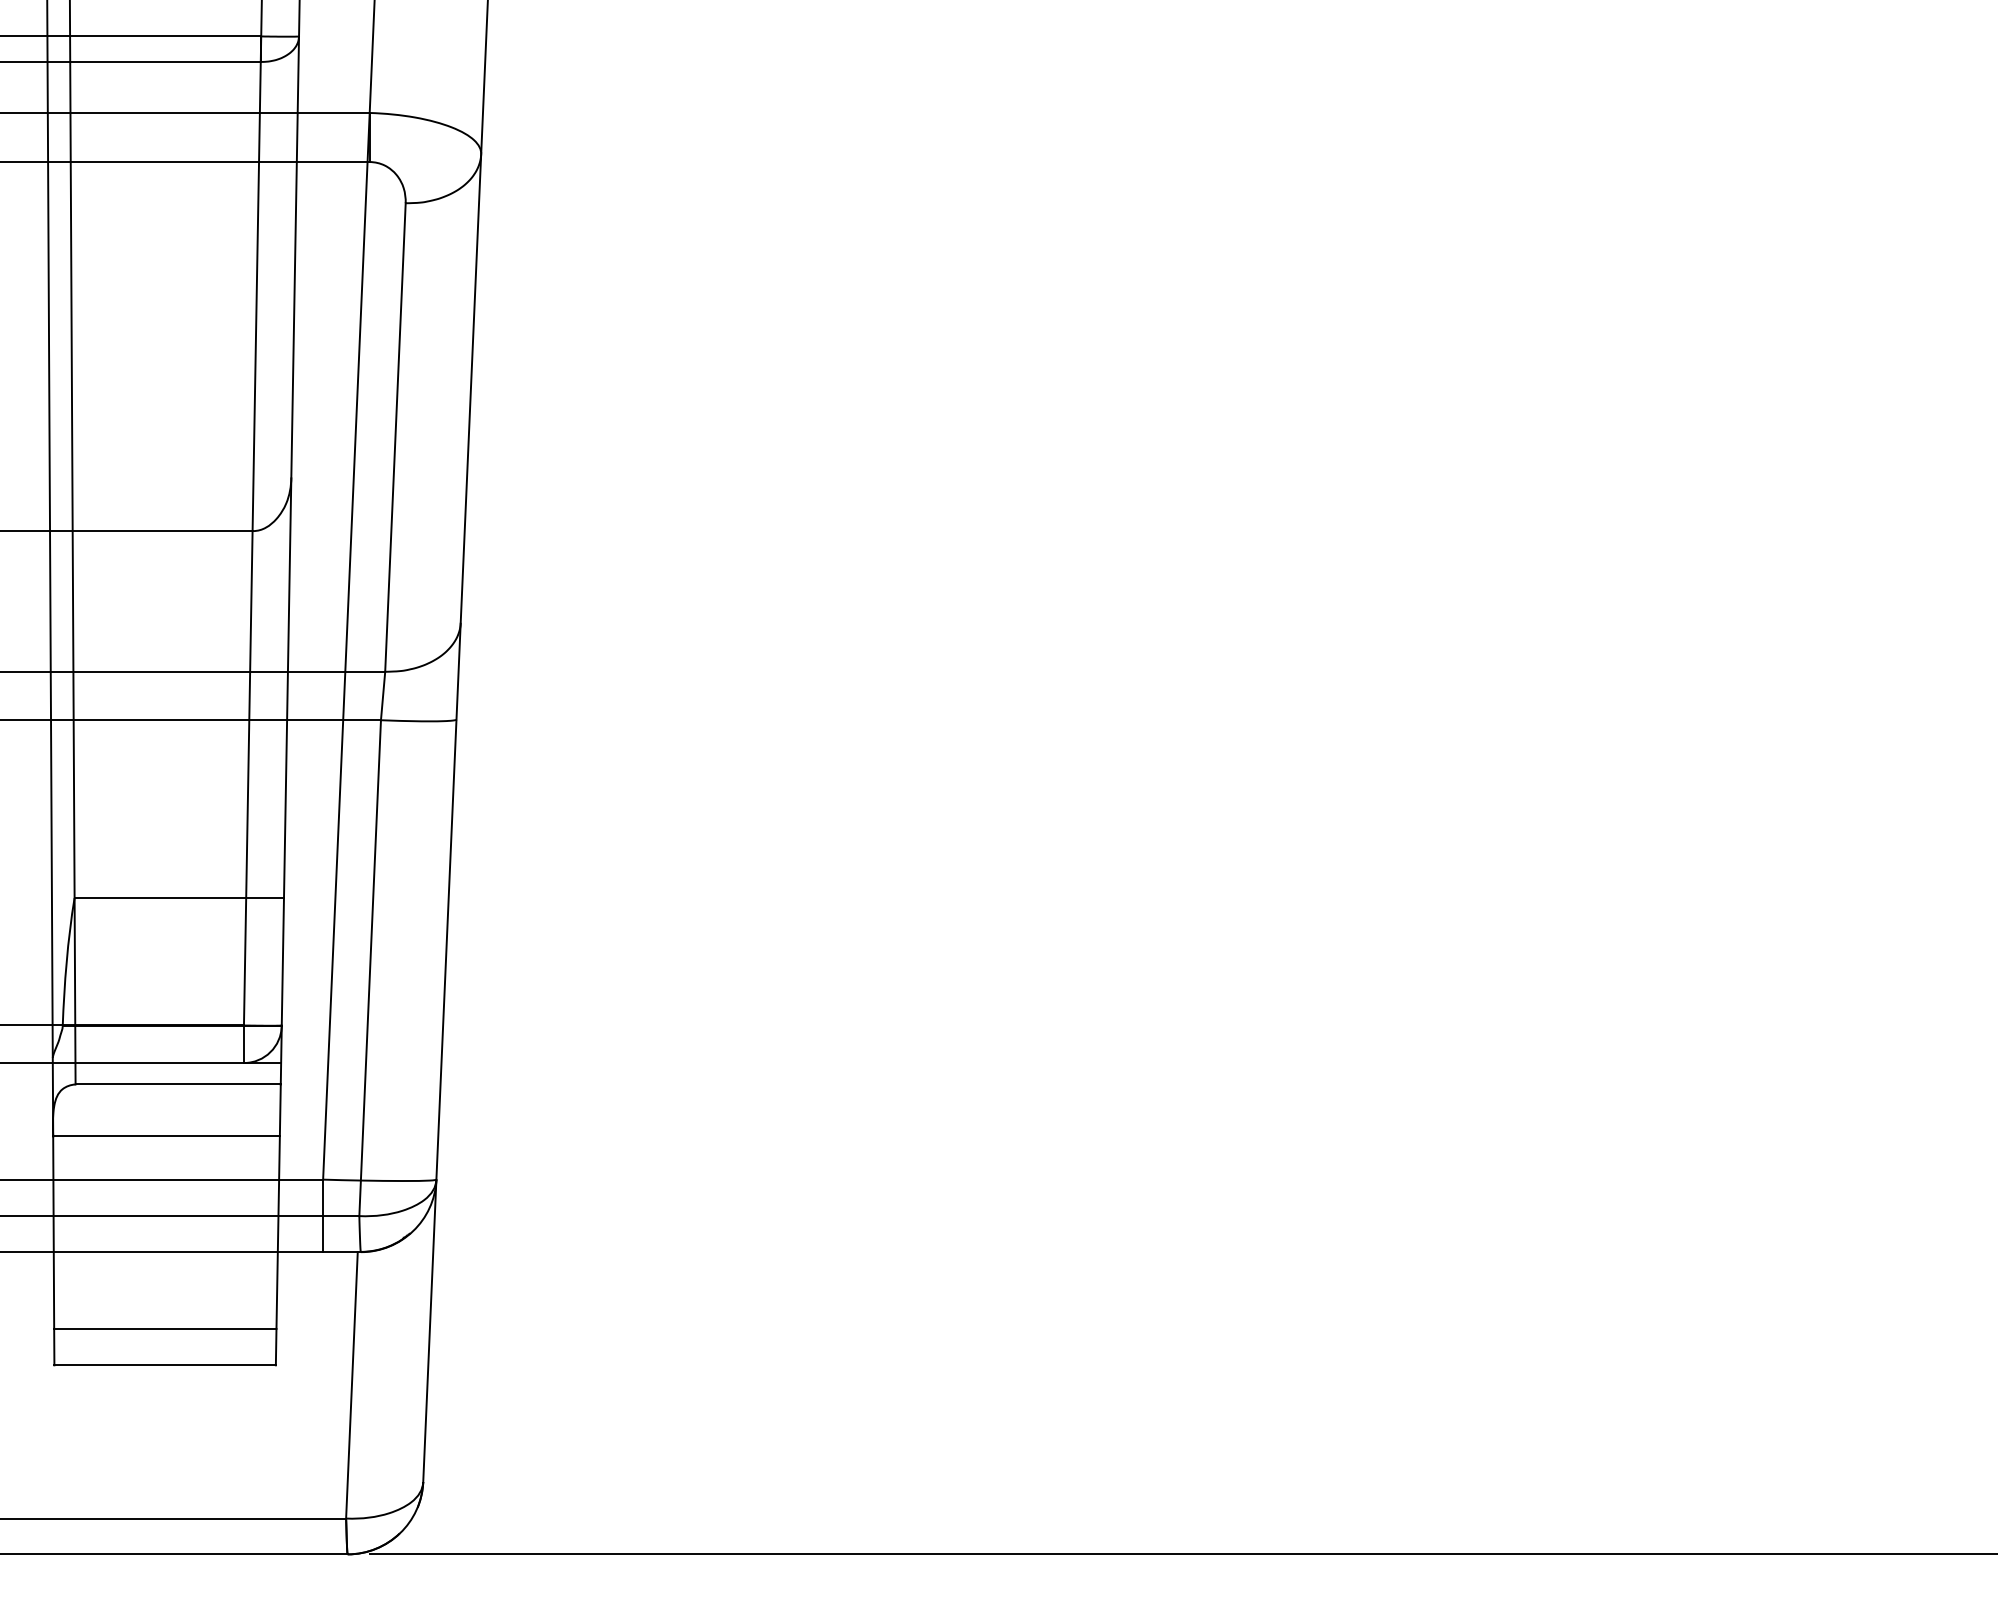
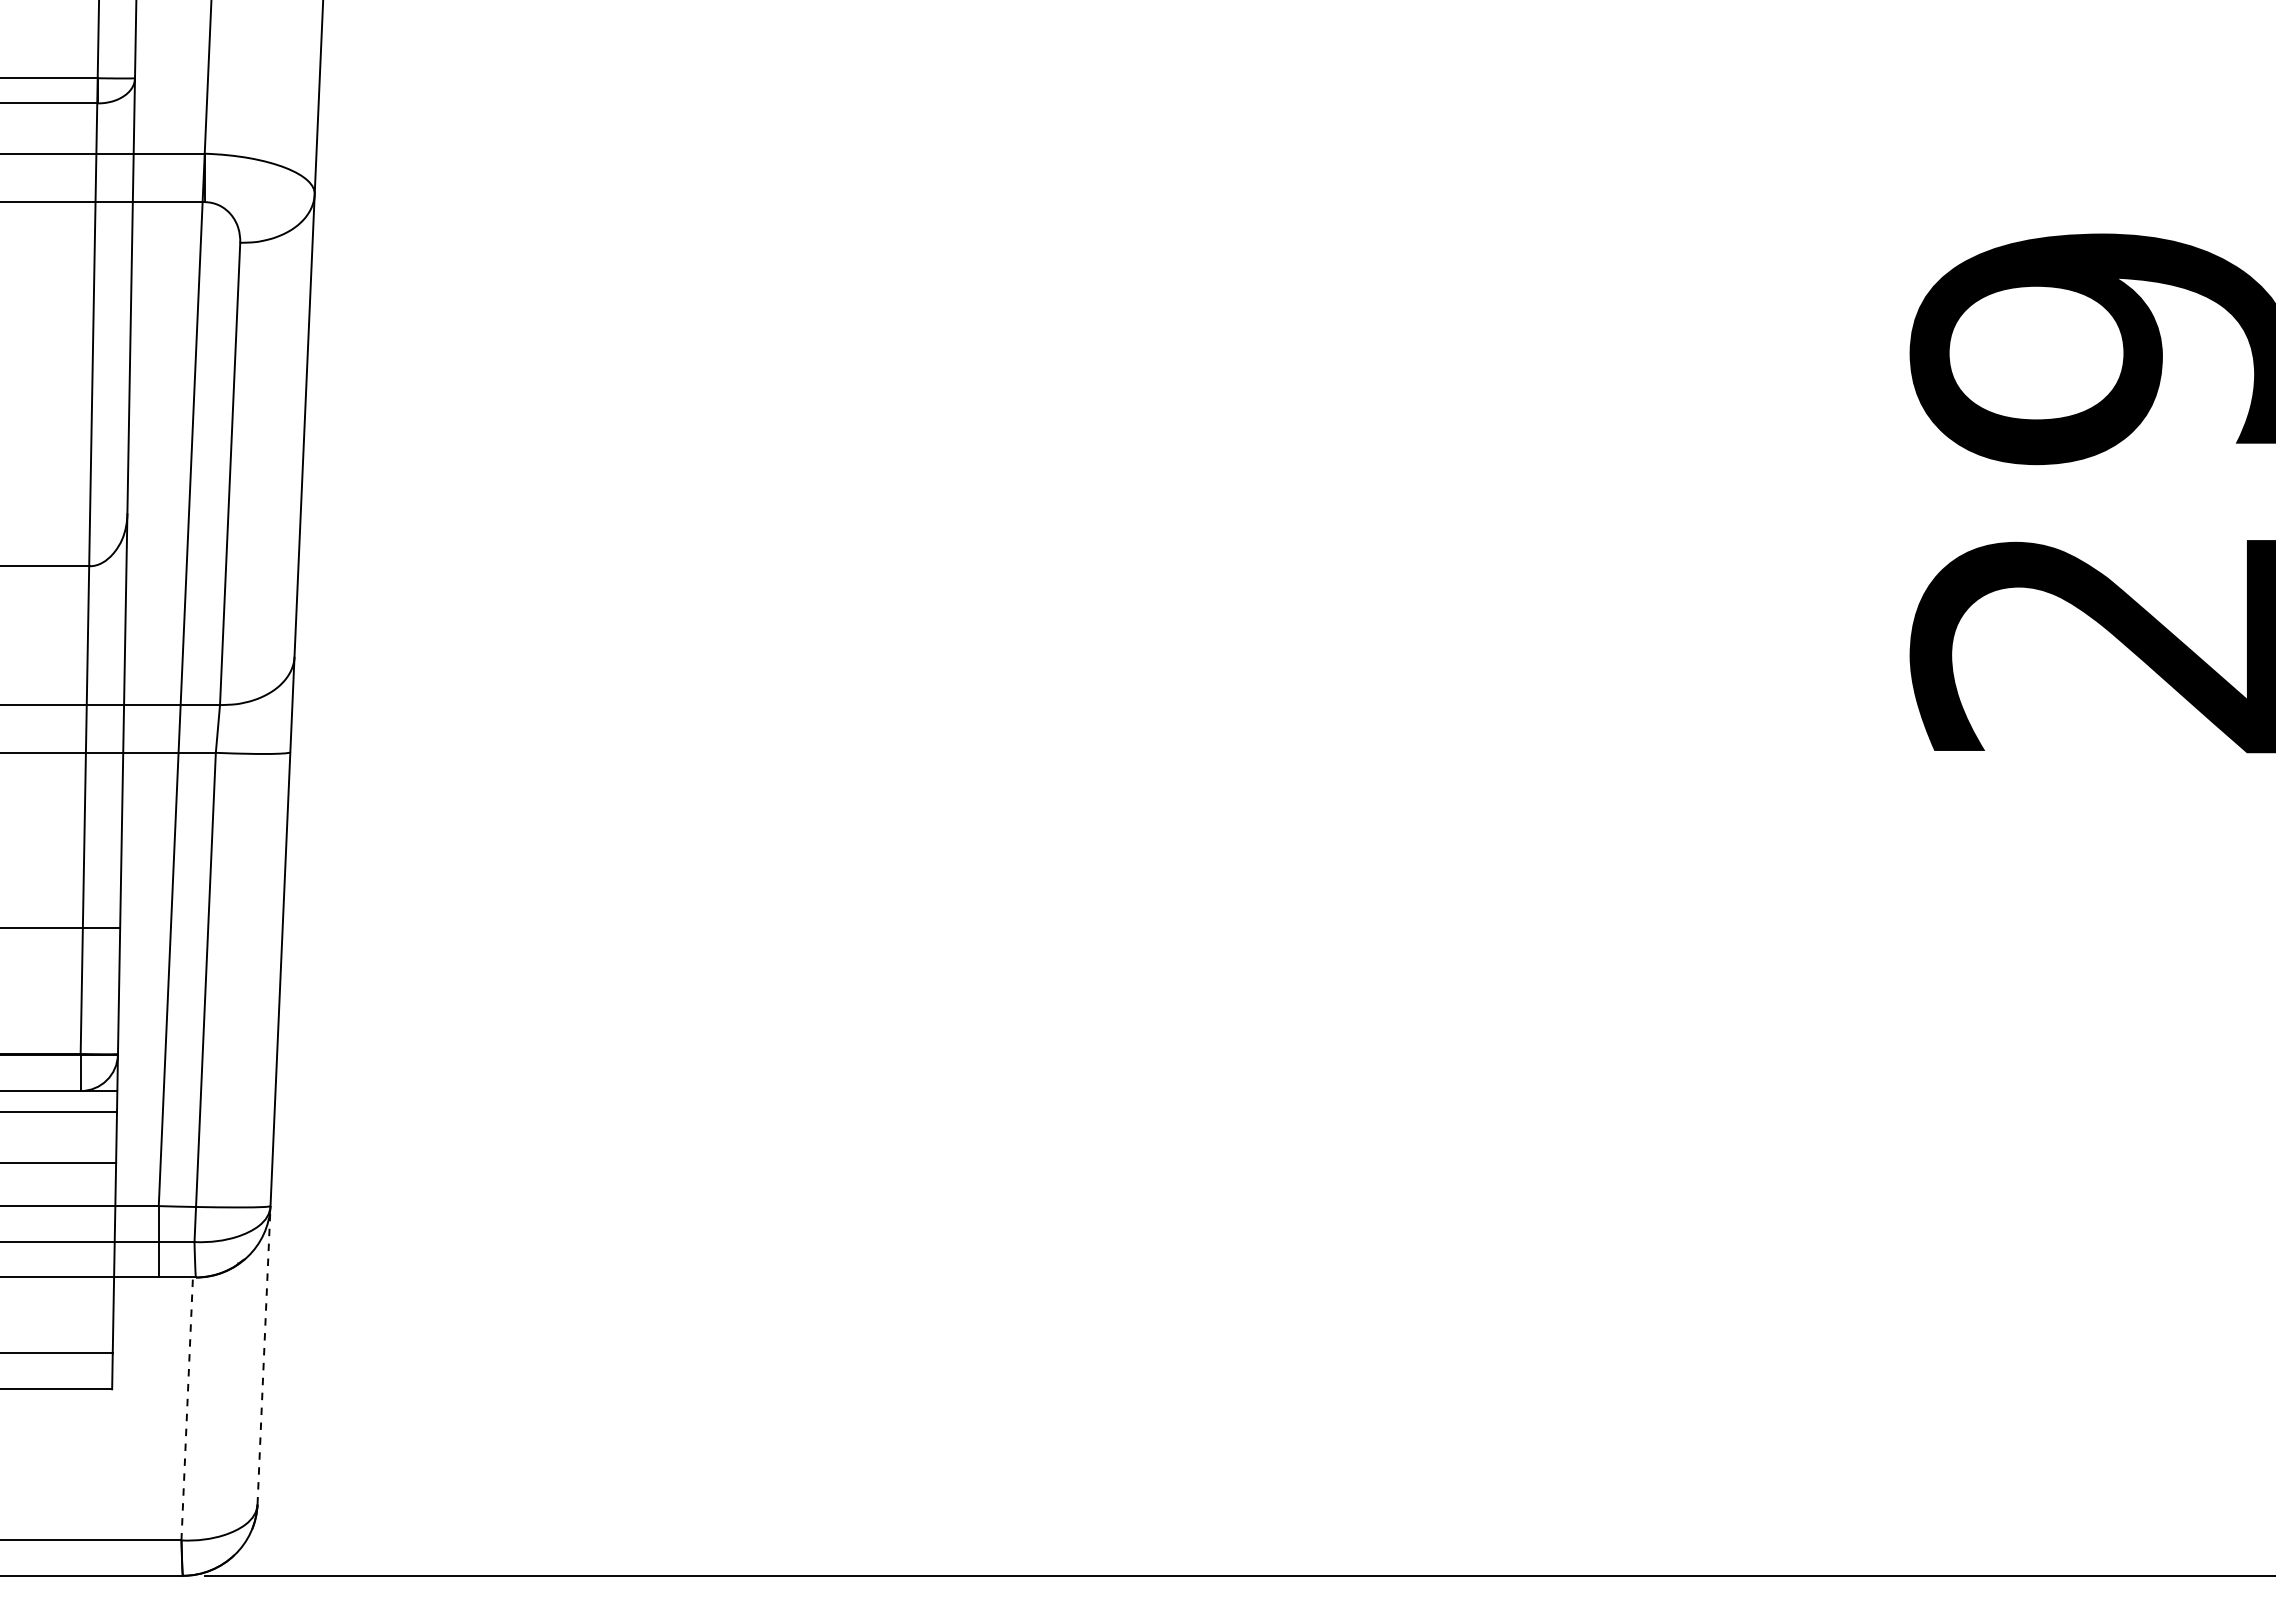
line: (430, 1330) -> (264, 1354), solid -> dashed
line: (352, 1385) -> (187, 1409), solid -> dashed

